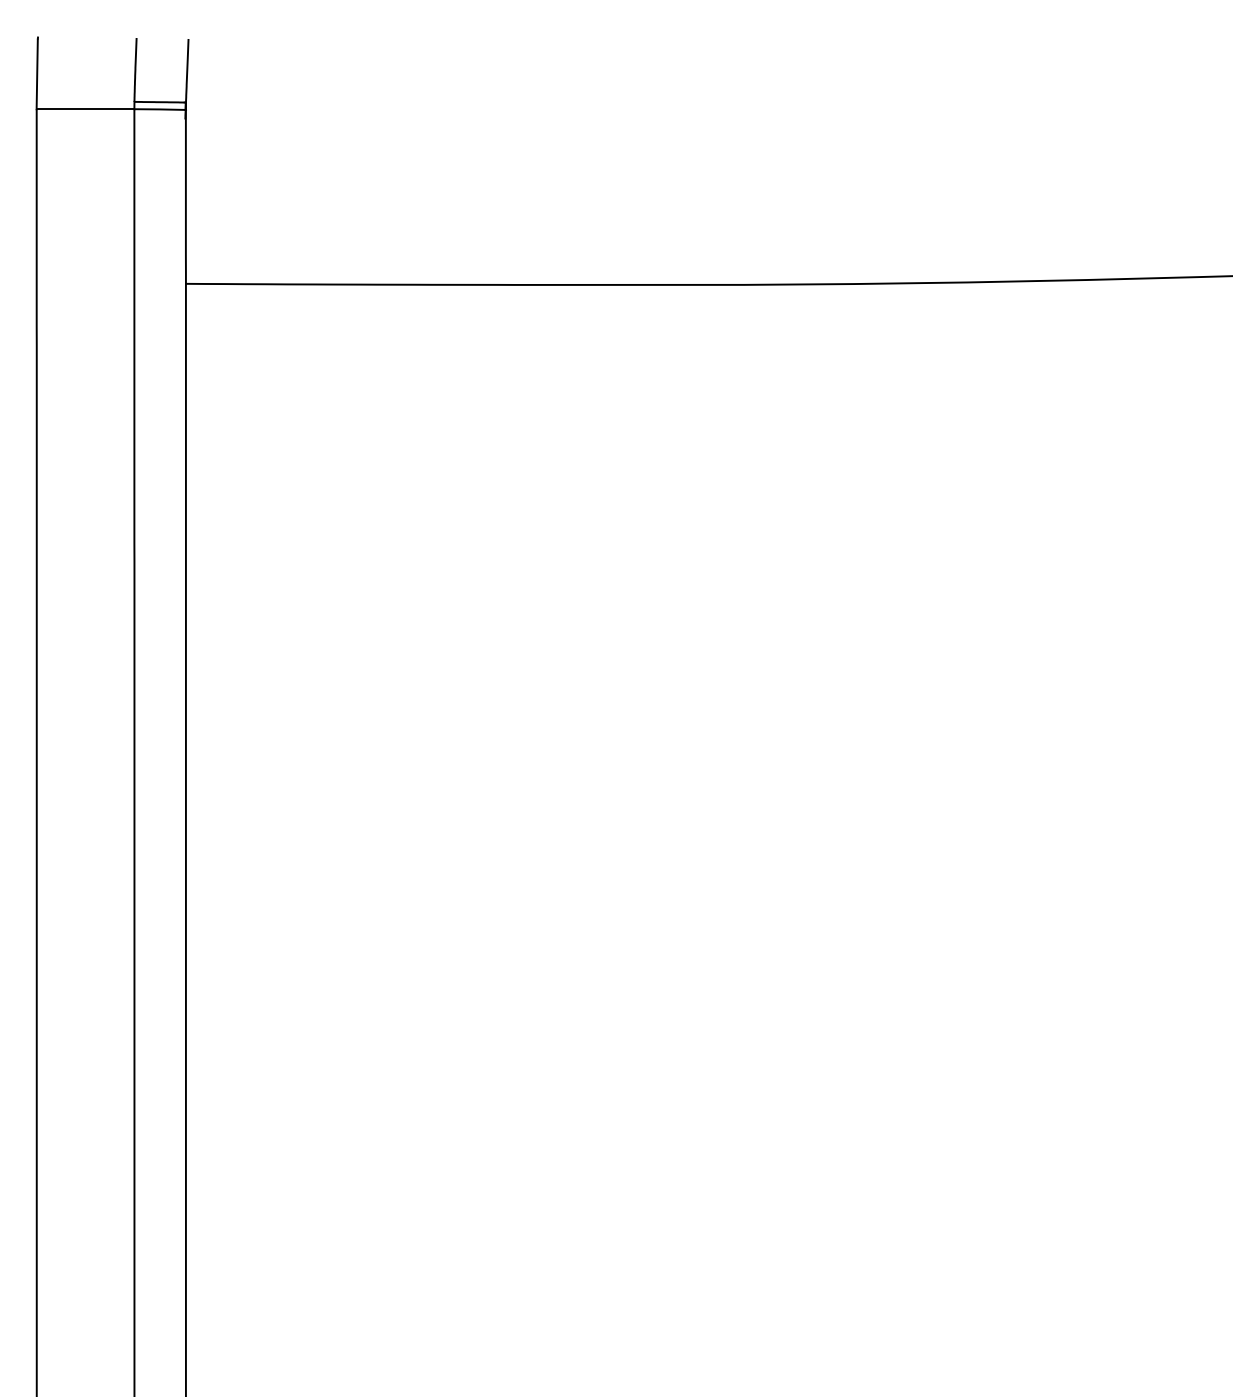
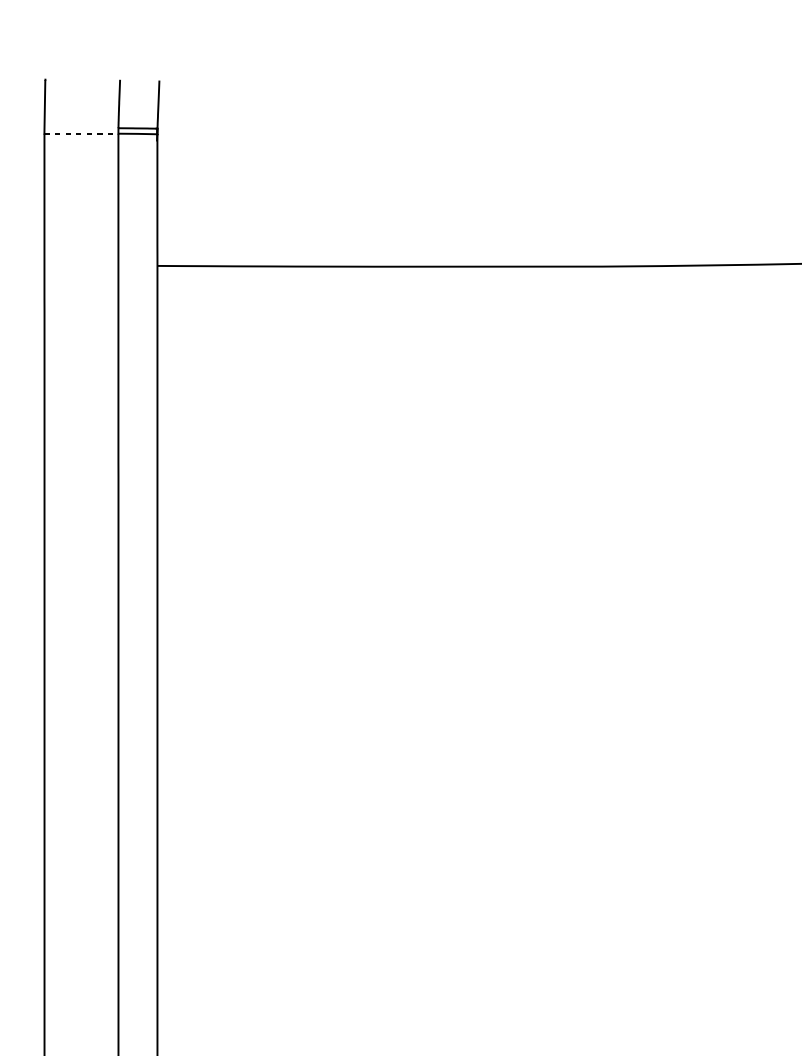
line: (85, 109) -> (81, 133), solid -> dashed

